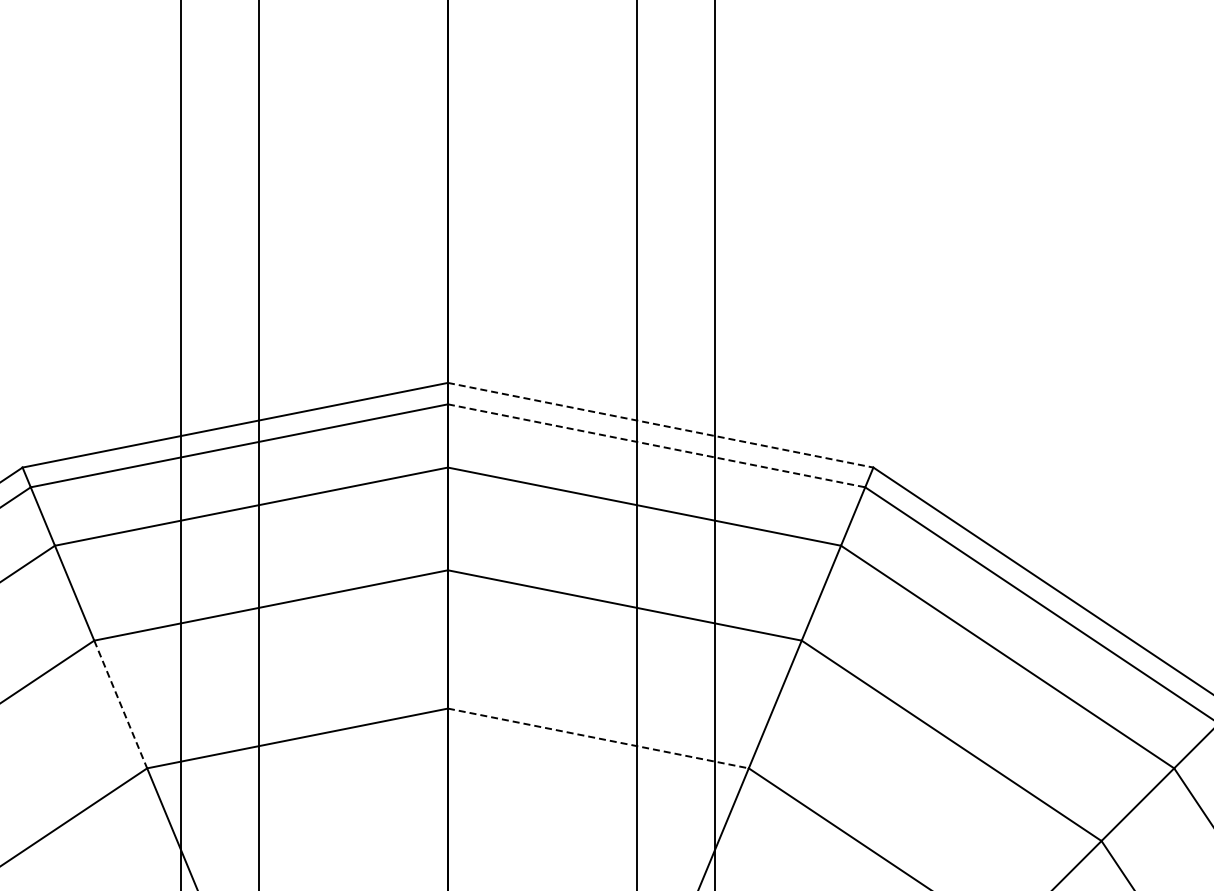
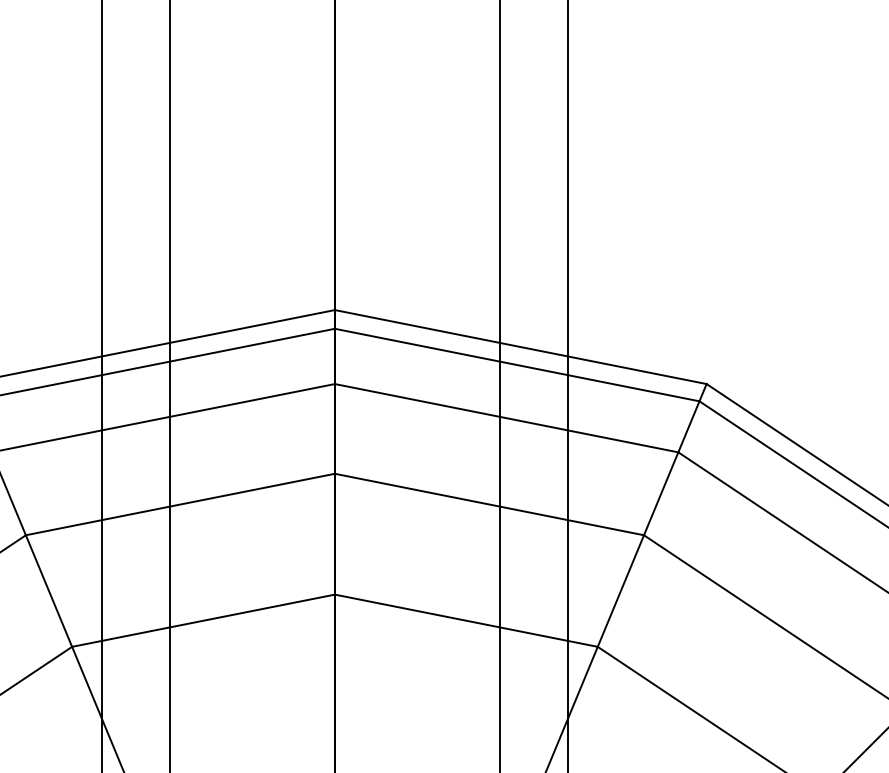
line: (660, 425) -> (520, 347), dashed -> solid
line: (656, 445) -> (517, 364), dashed -> solid
line: (120, 704) -> (48, 591), dashed -> solid
line: (598, 738) -> (466, 620), dashed -> solid

